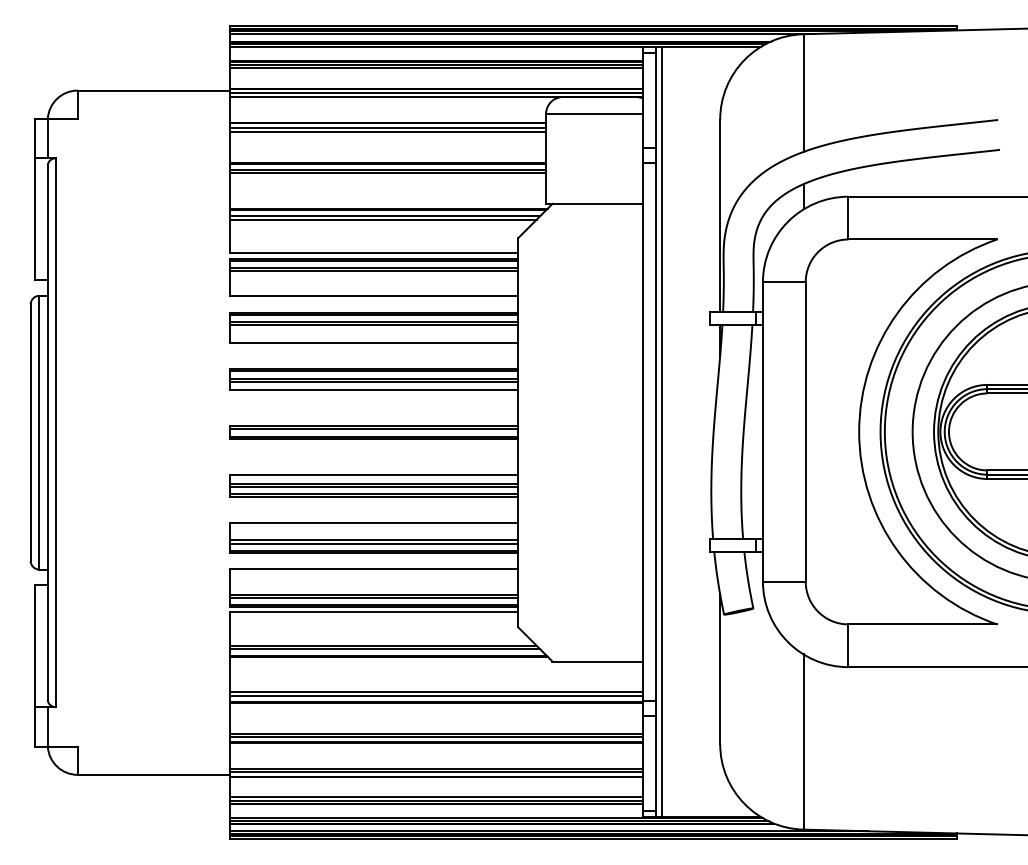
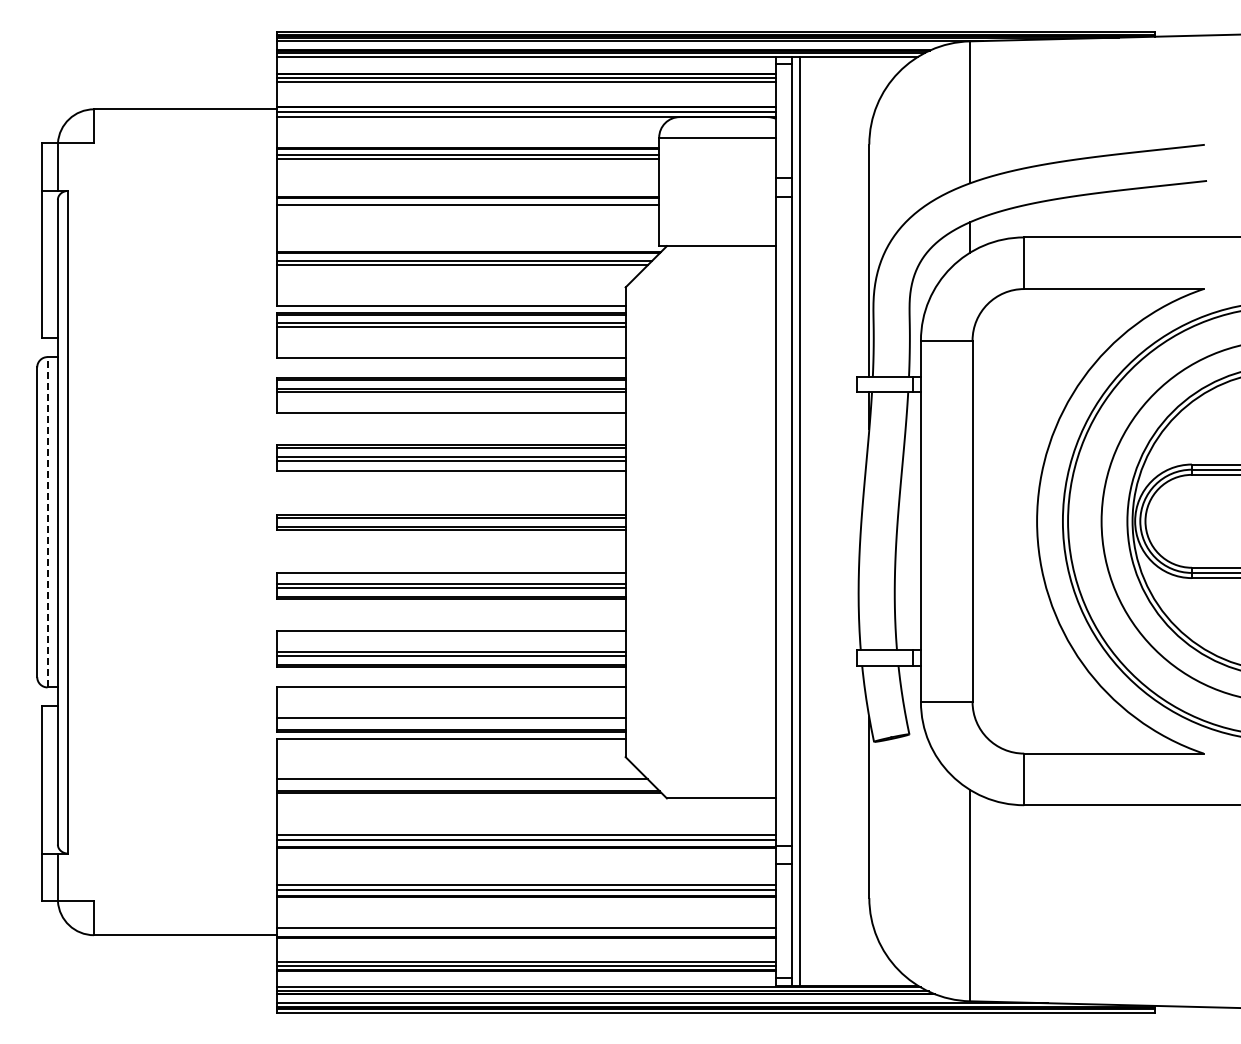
line: (388, 173) -> (468, 209), removed
line: (39, 432) -> (47, 521), solid -> dashed
line: (373, 597) -> (451, 721), removed
line: (384, 649) -> (464, 783), removed
line: (436, 772) -> (526, 932), removed

